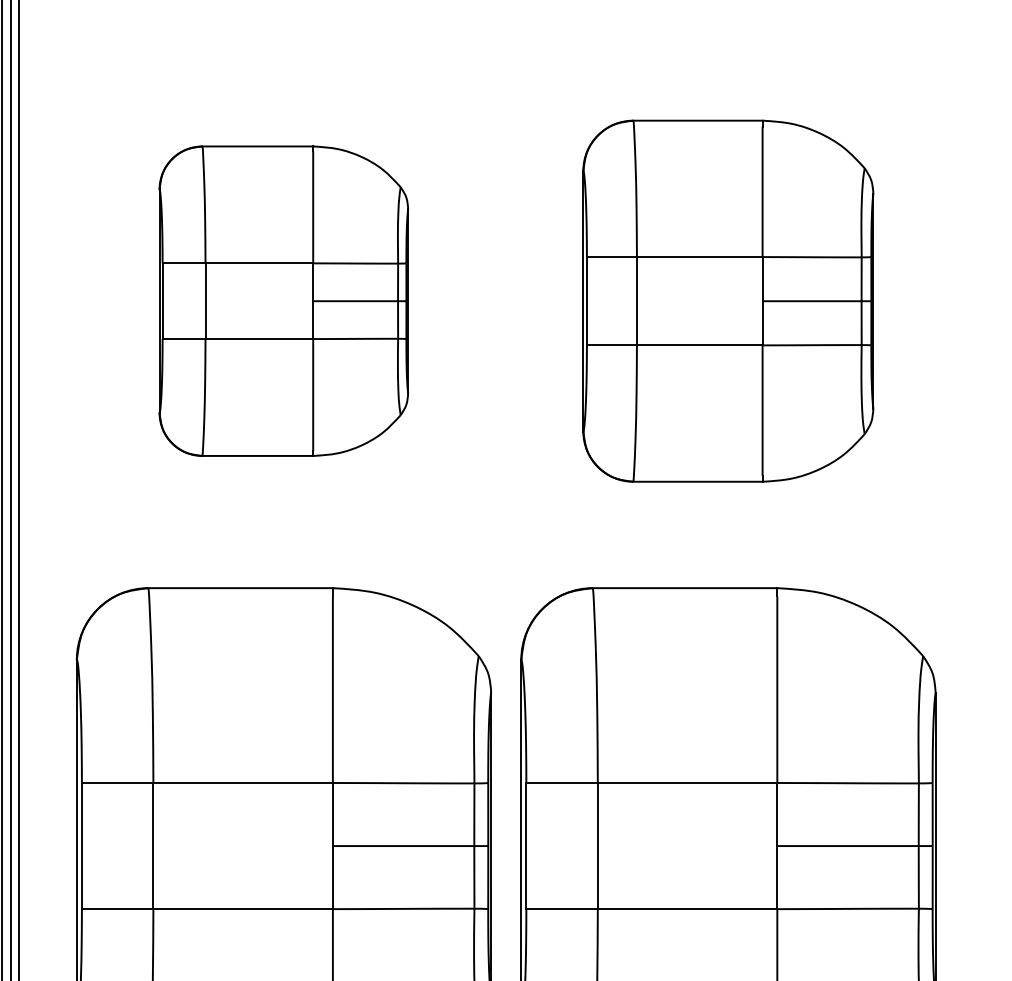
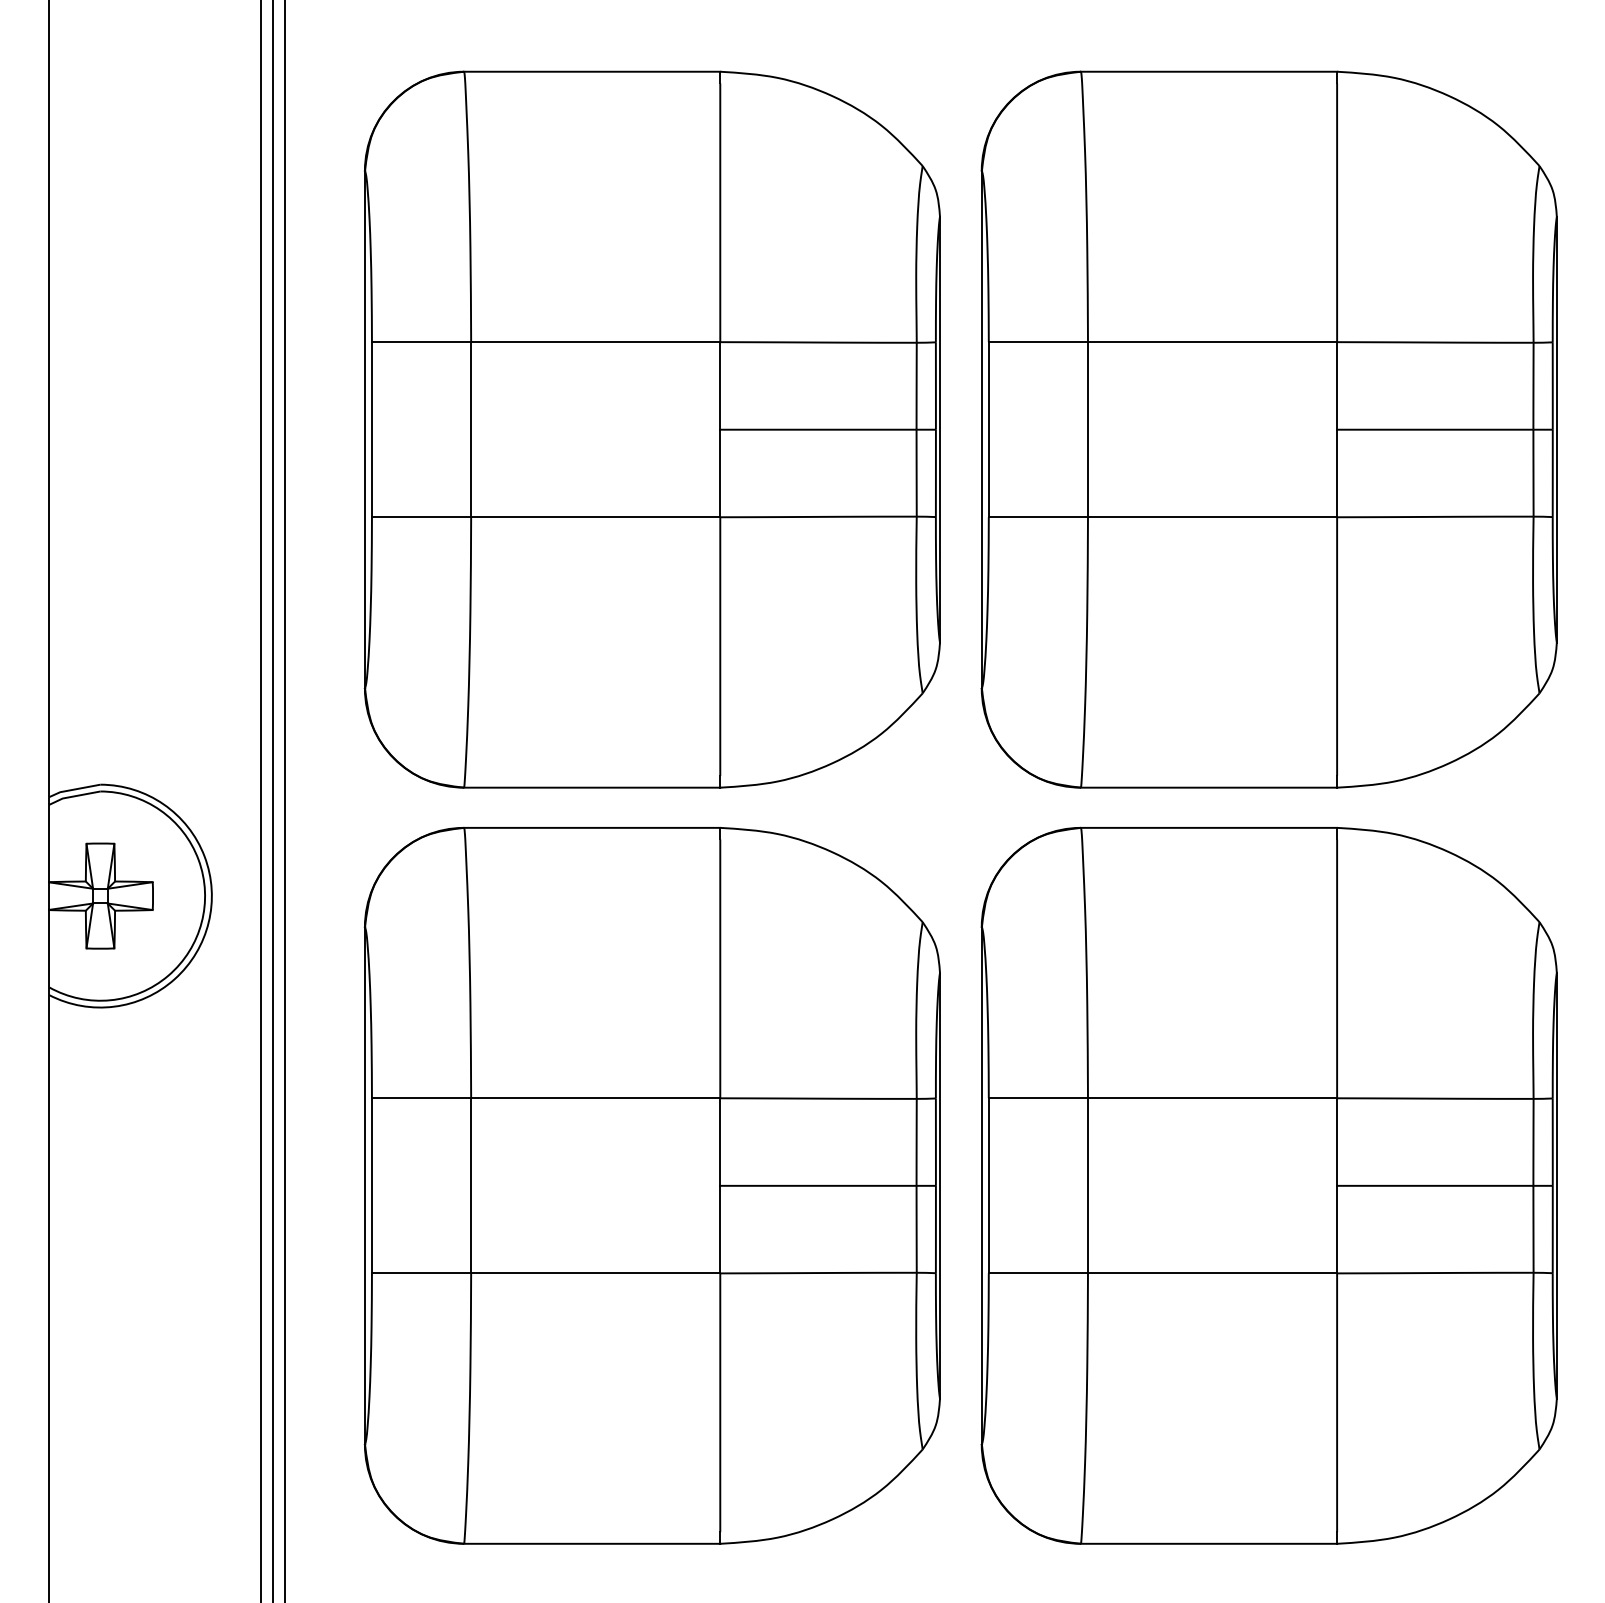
part: (283, 301) -> (651, 429), size x1.67
part: (727, 301) -> (1268, 429), size x1.43

